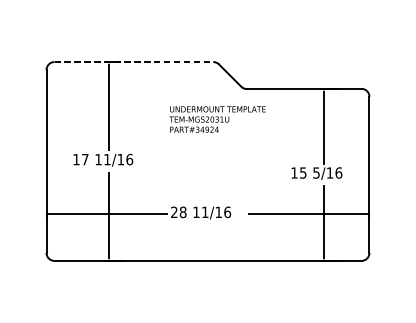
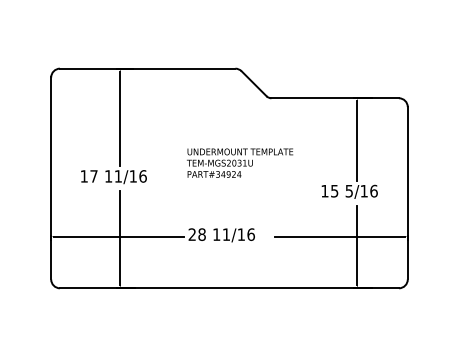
line: (133, 61) -> (147, 68), dashed -> solid
text: (217, 118) -> (240, 162), moved

